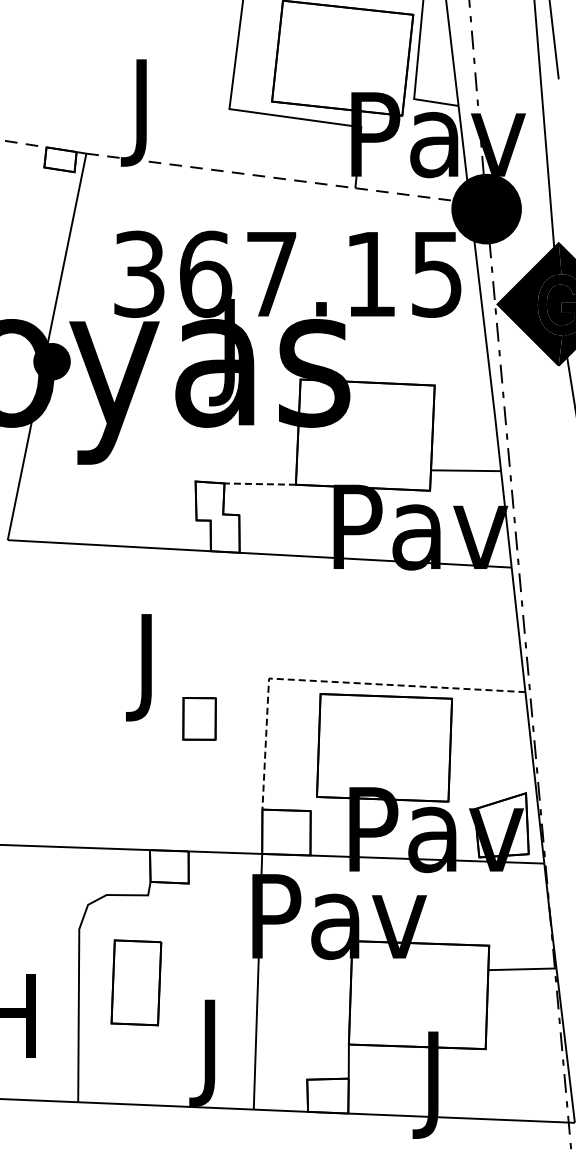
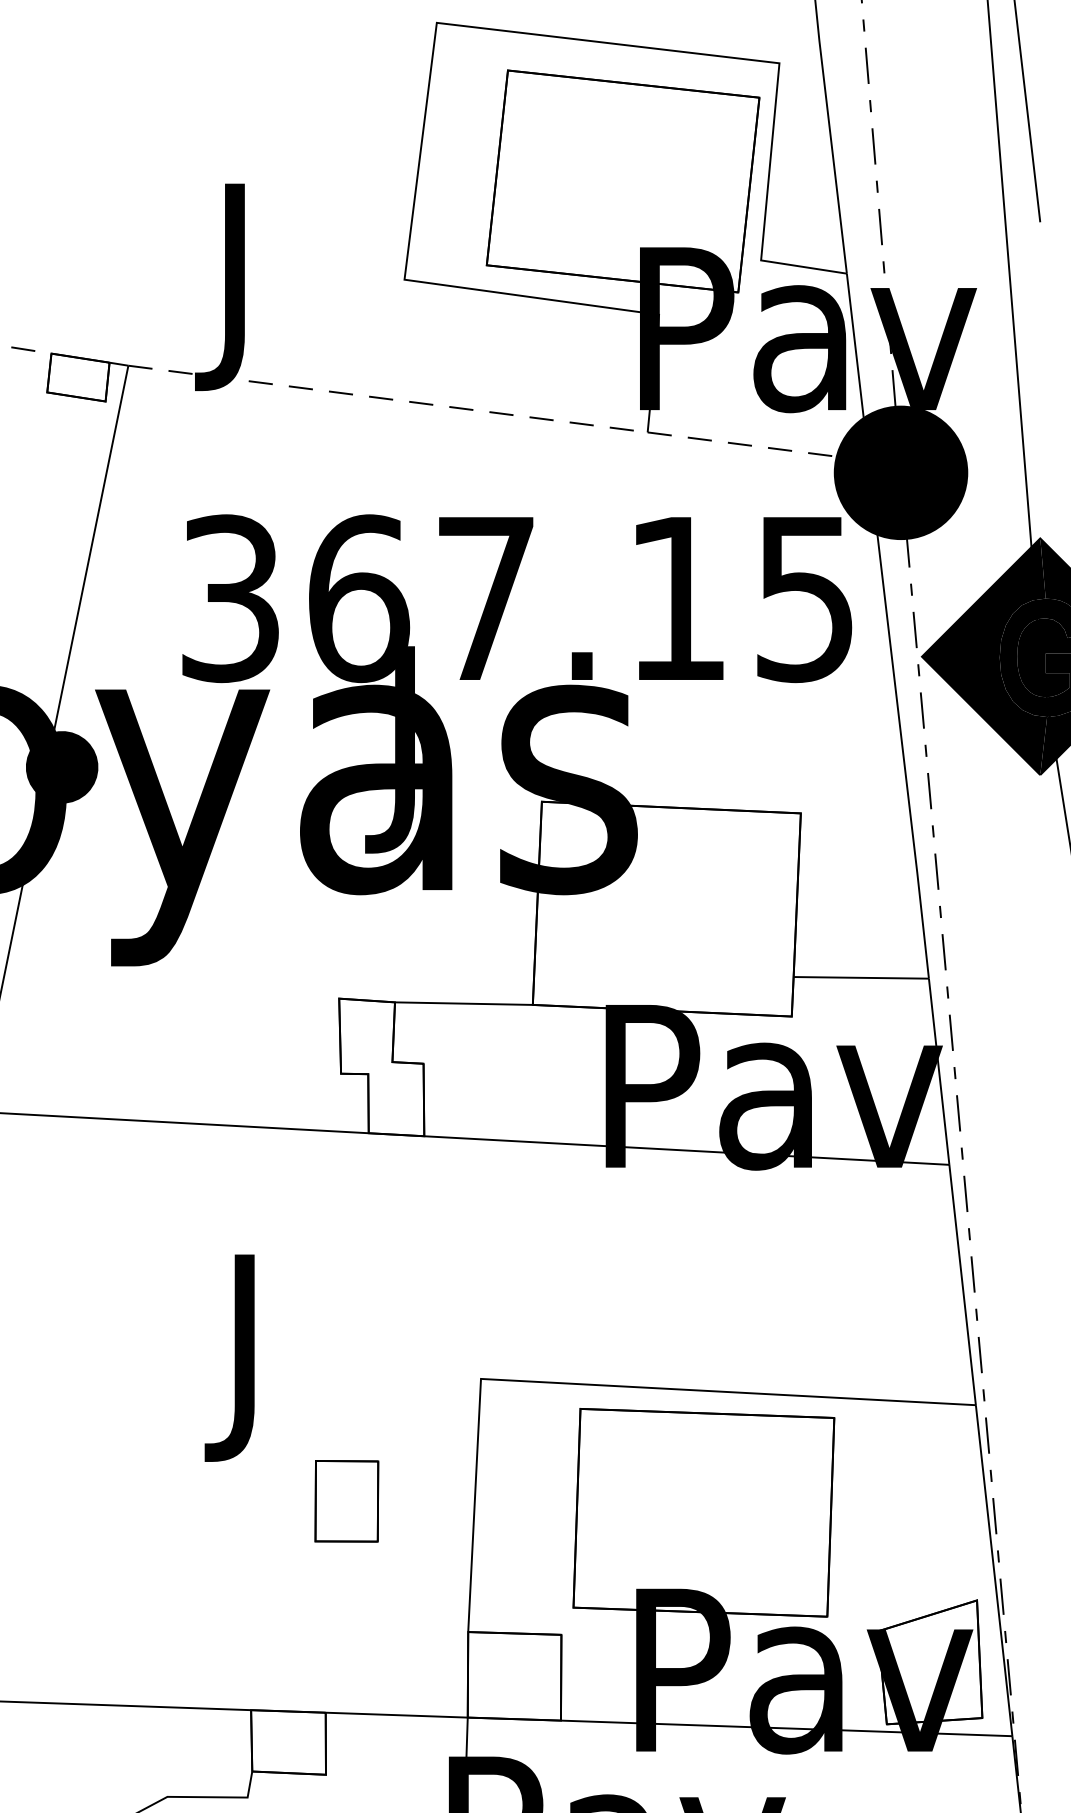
line: (260, 484) -> (464, 1004), dashed -> solid
line: (330, 681) -> (599, 1384), dashed -> solid
part: (199, 718) -> (346, 1500), moved

